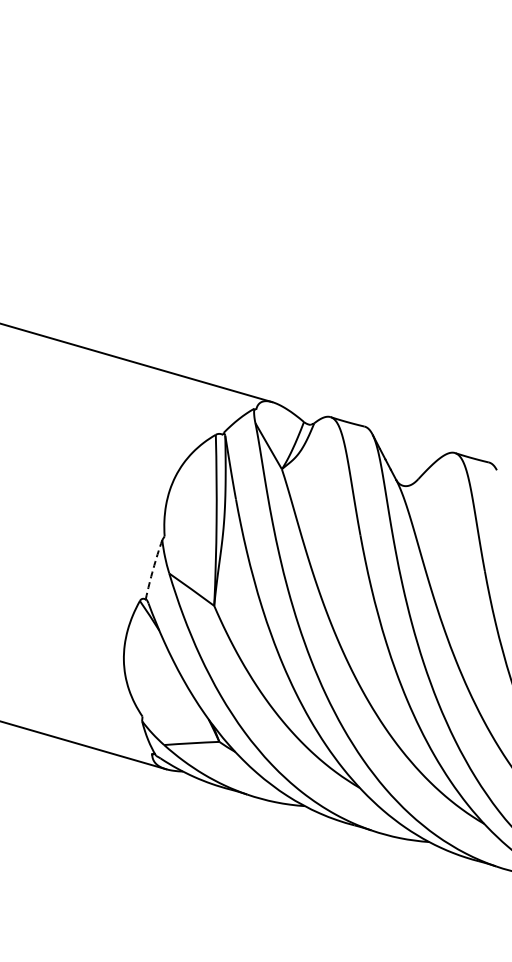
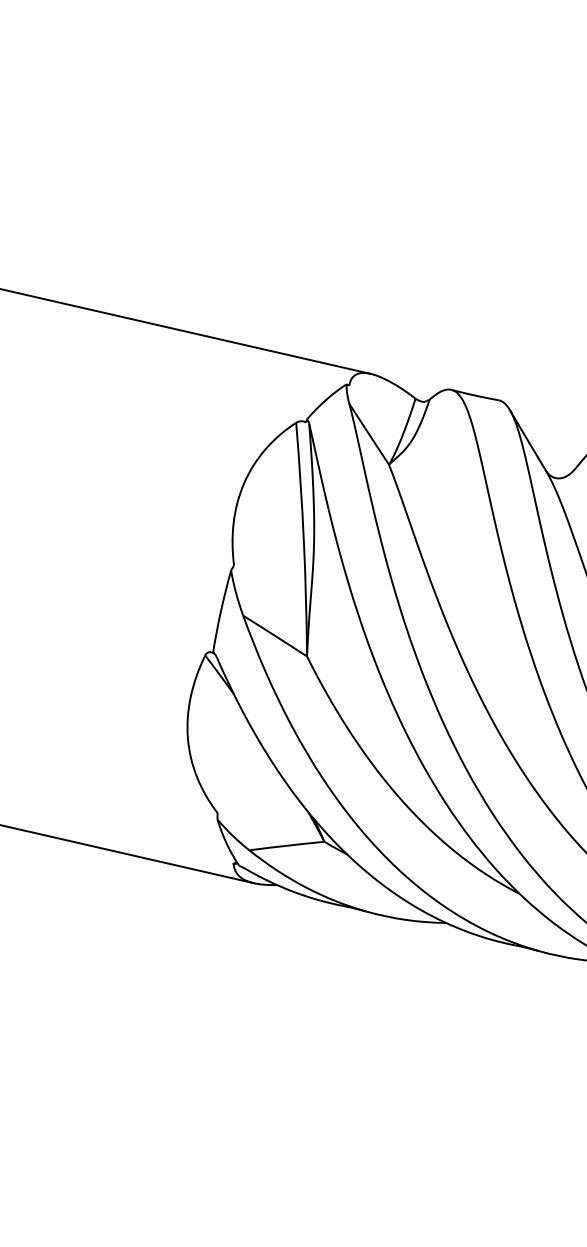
arc: (153, 569) -> (221, 611), dashed -> solid

